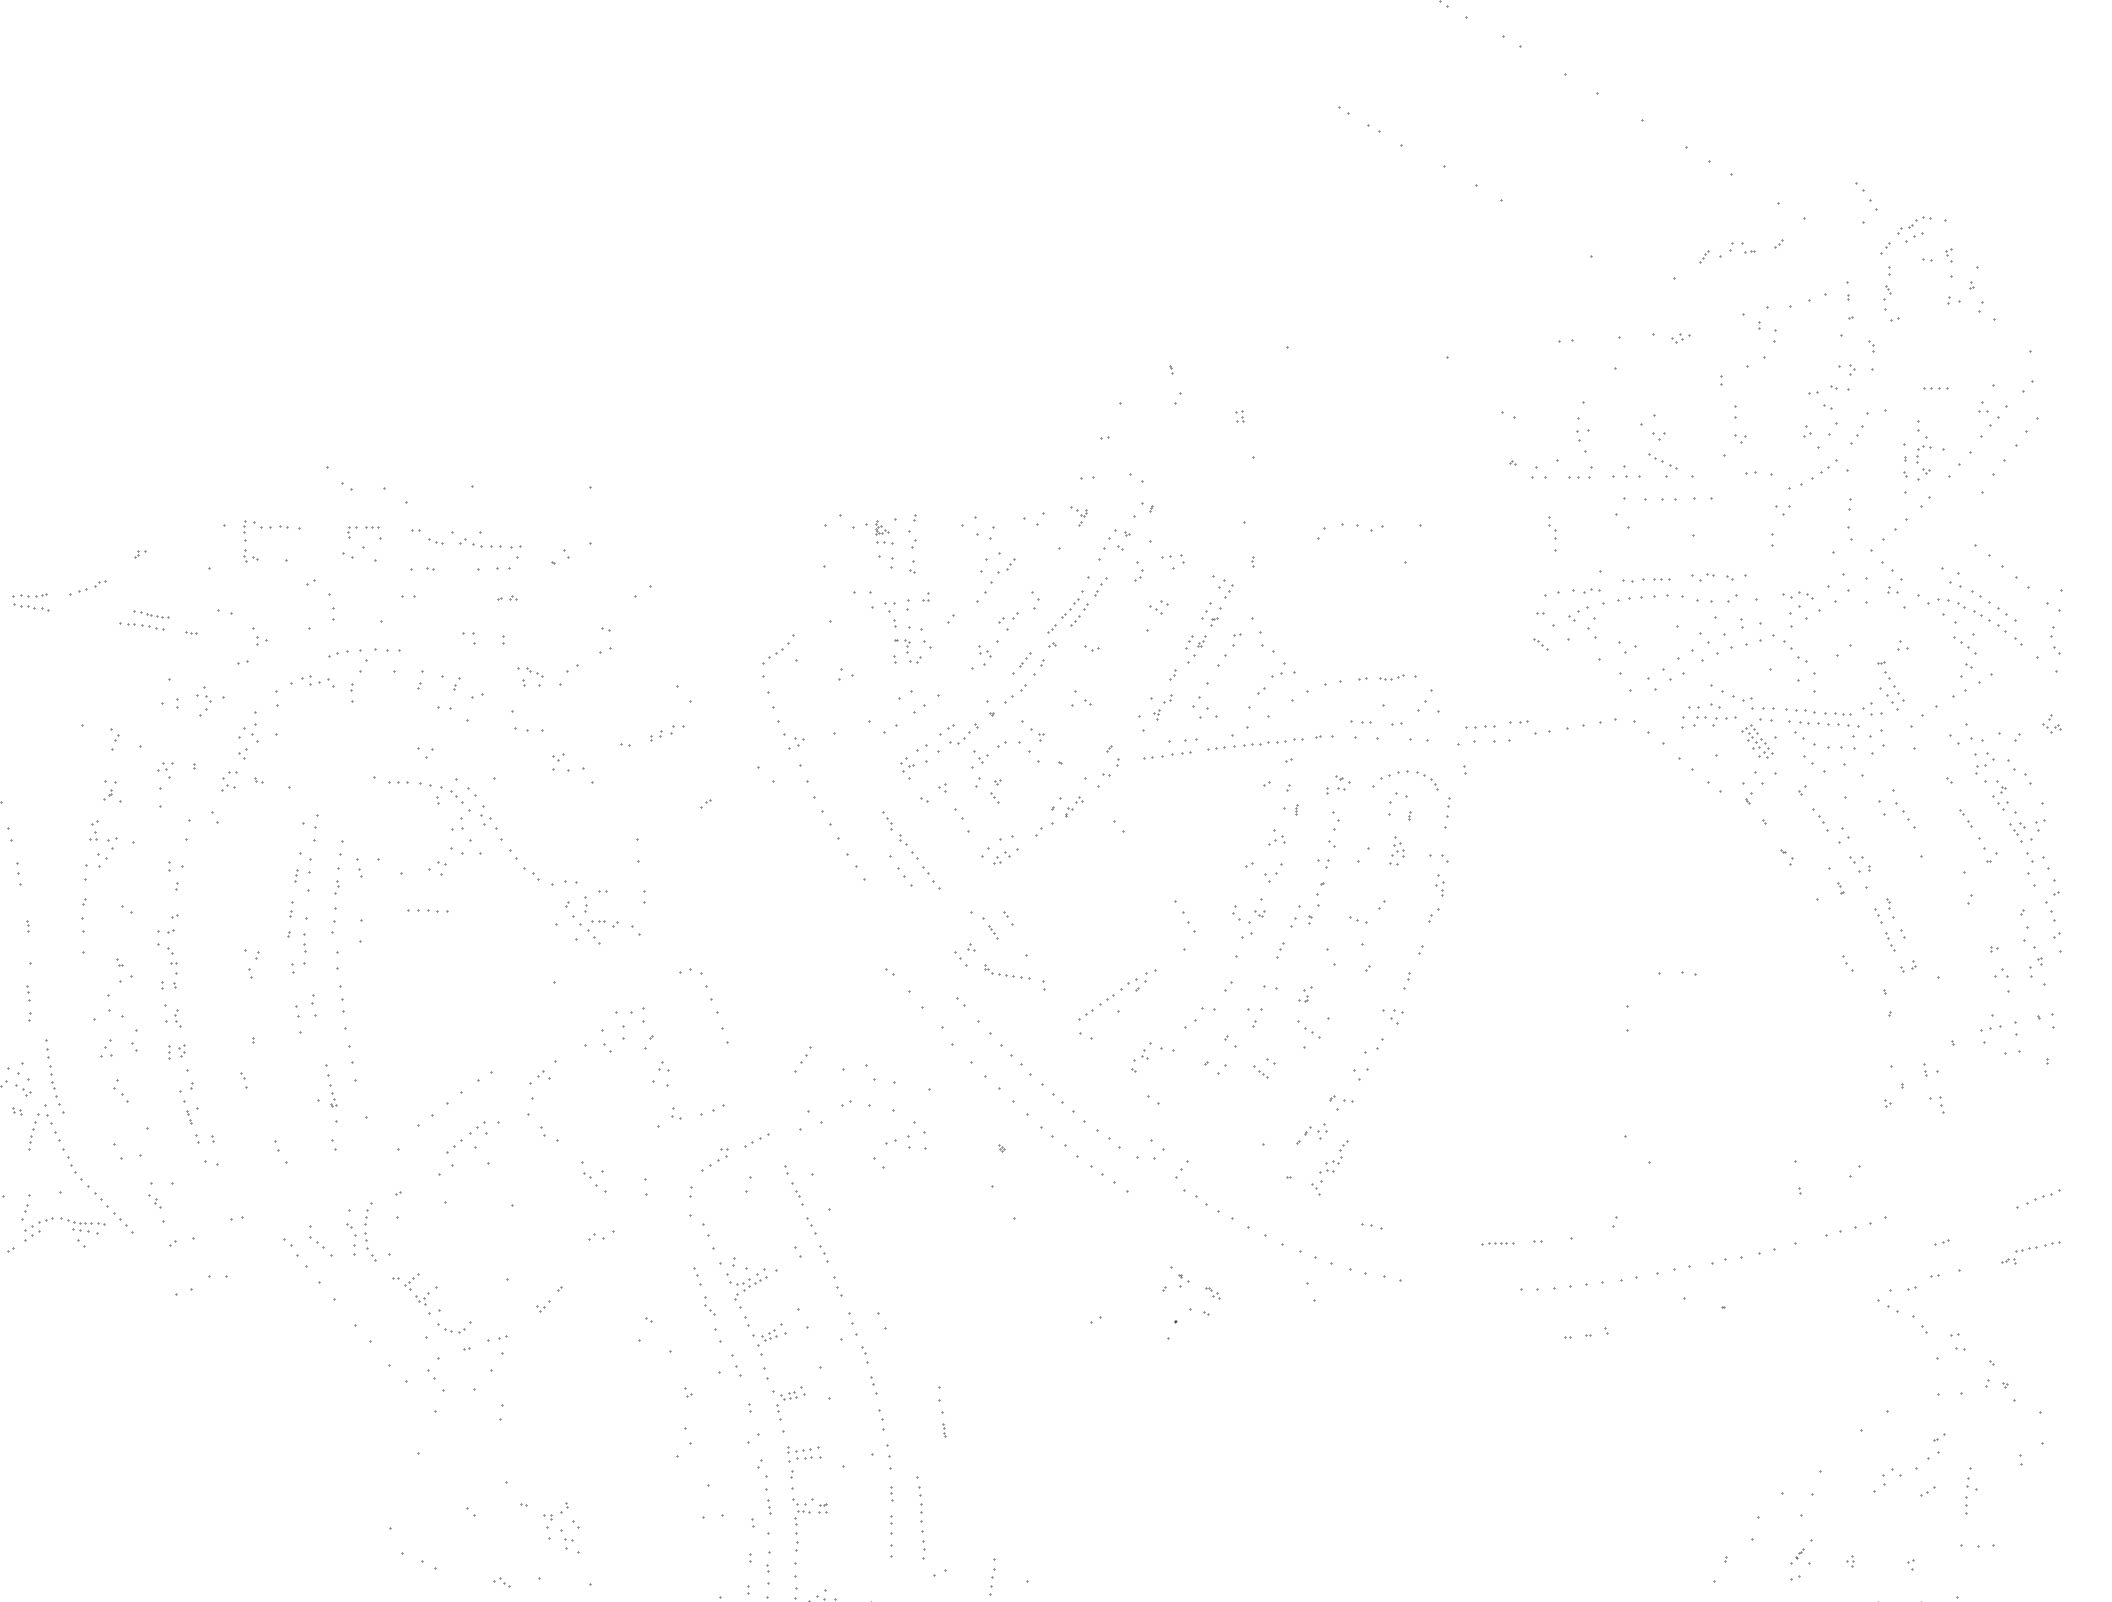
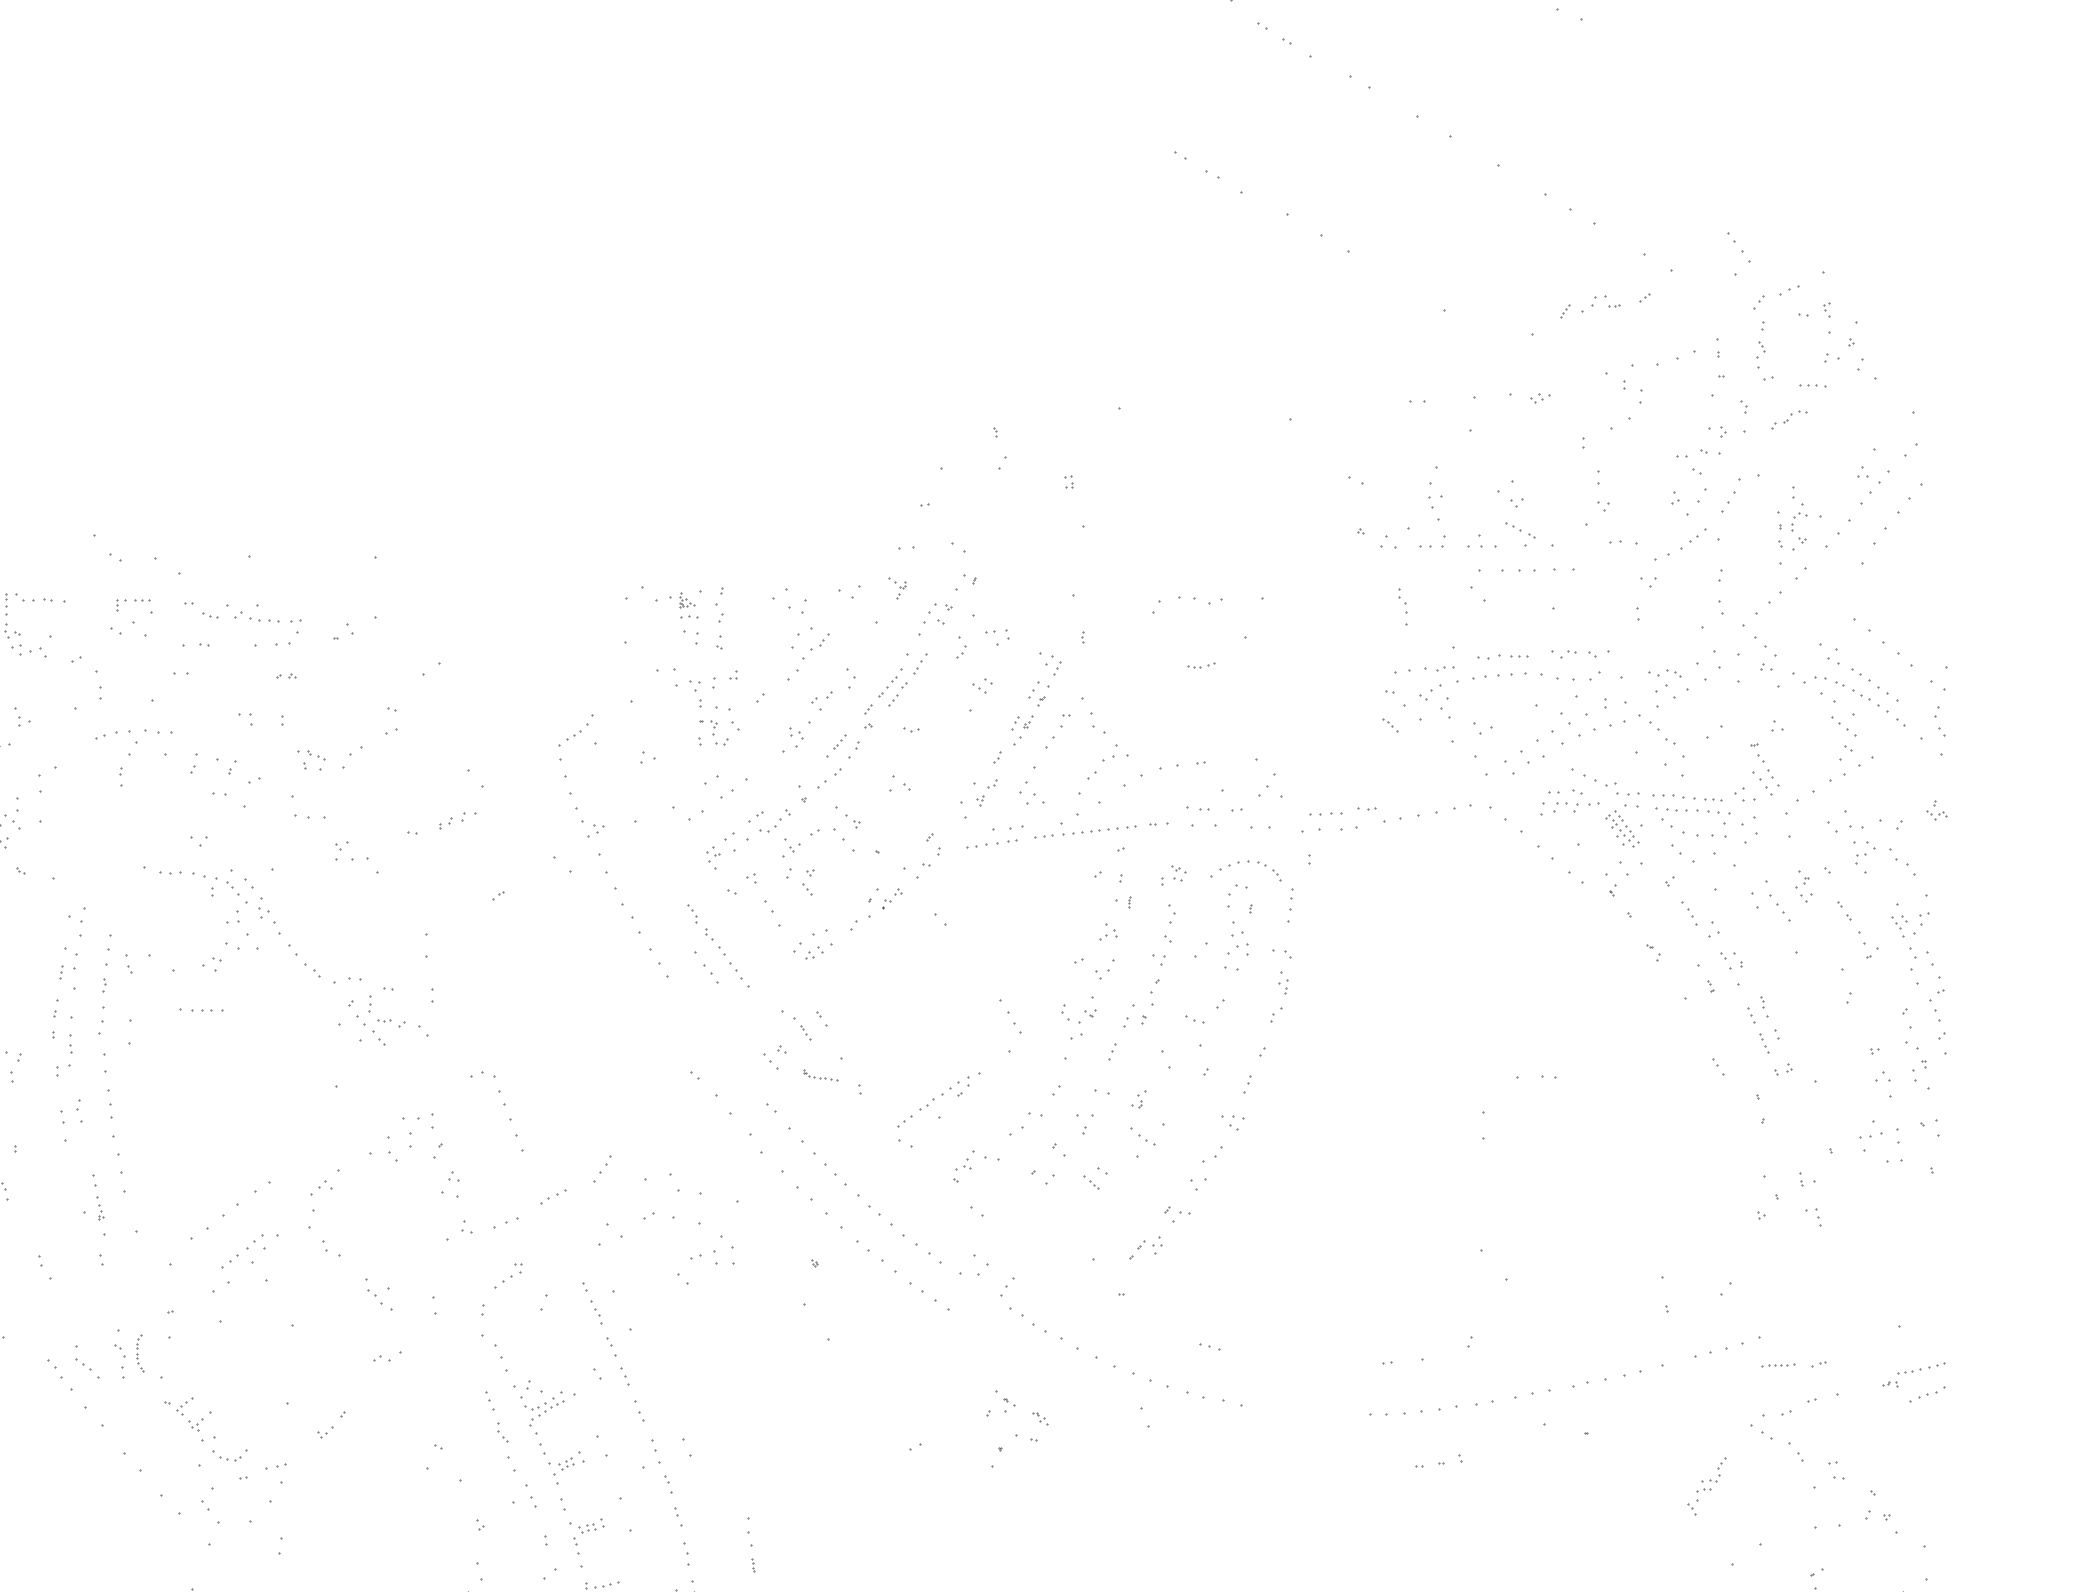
part: (1914, 225) -> (1789, 420), moved
part: (1935, 388) -> (1812, 385), moved
part: (1391, 677) -> (1201, 665), moved
part: (317, 681) -> (28, 650), moved
part: (2000, 795) -> (1803, 886), moved
part: (1396, 850) -> (1236, 945), size x1.6
part: (1007, 971) -> (820, 1074), size x0.7
part: (756, 1140) -> (552, 1196), moved
part: (1329, 1167) -> (1706, 1486), moved
part: (2043, 1196) -> (1927, 1394), moved
part: (370, 1231) -> (140, 1352), size x0.6
part: (1497, 1243) -> (1777, 1365), moved

